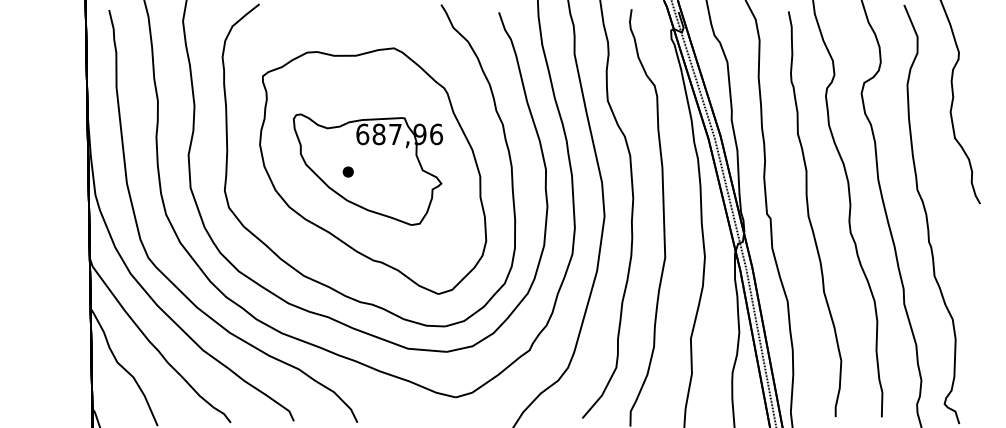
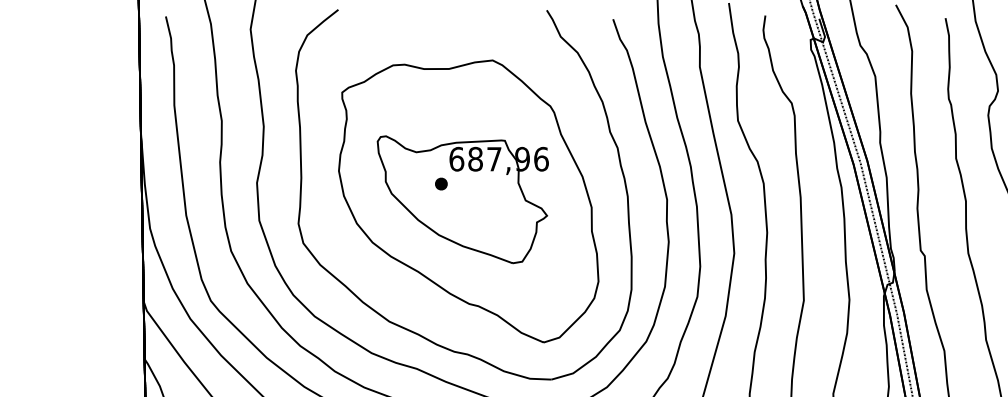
part: (347, 171) -> (440, 183), moved

